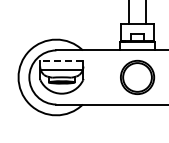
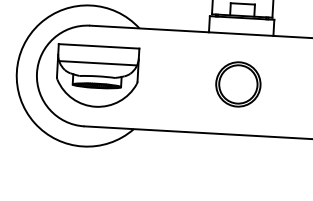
line: (61, 61) -> (98, 46), dashed -> solid
part: (137, 77) -> (238, 84), size x0.71

